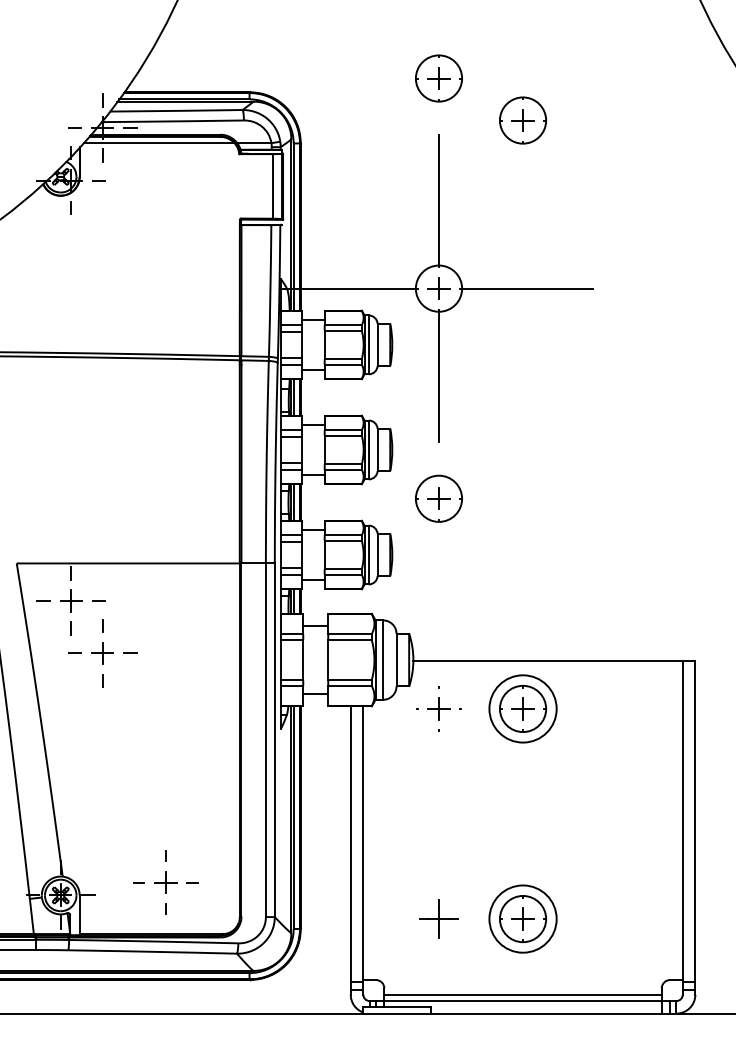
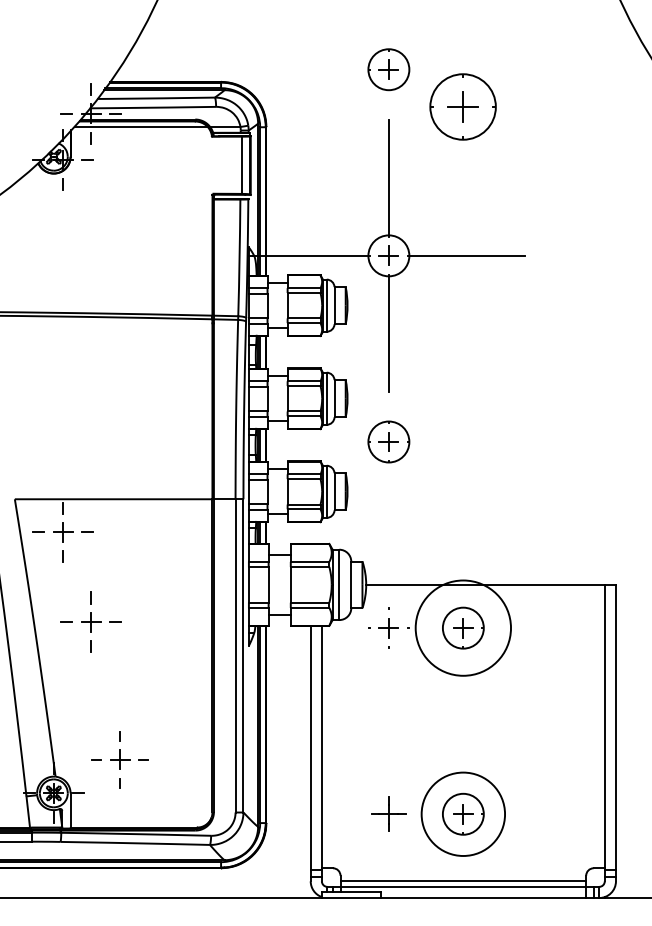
part: (523, 120) -> (463, 106), size x1.6
part: (102, 653) -> (90, 622), moved
circle: (522, 708) -> (462, 627), size x1.6
part: (165, 882) -> (120, 759), moved
circle: (522, 918) -> (462, 813), size x1.4

